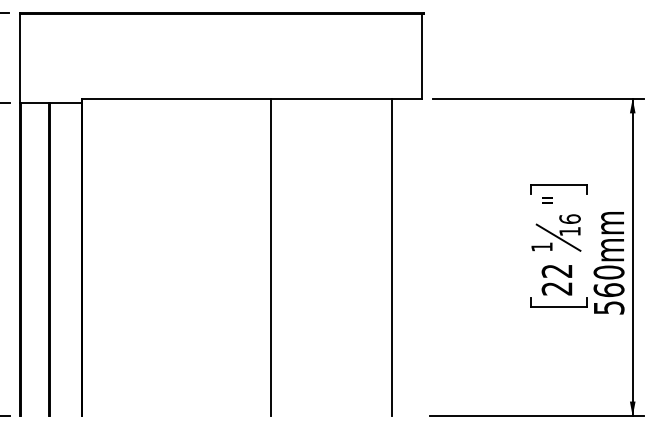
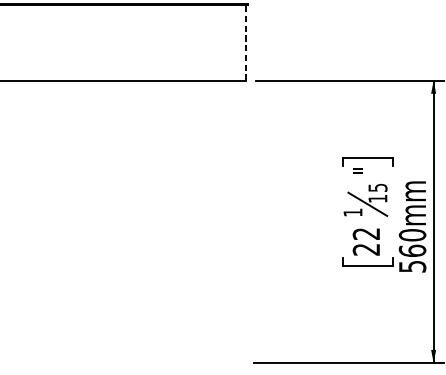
line: (421, 55) -> (245, 42), solid -> dashed
text: (569, 218) -> (377, 187), 16 -> 15
line: (270, 257) -> (111, 221), removed
line: (391, 257) -> (219, 221), removed

